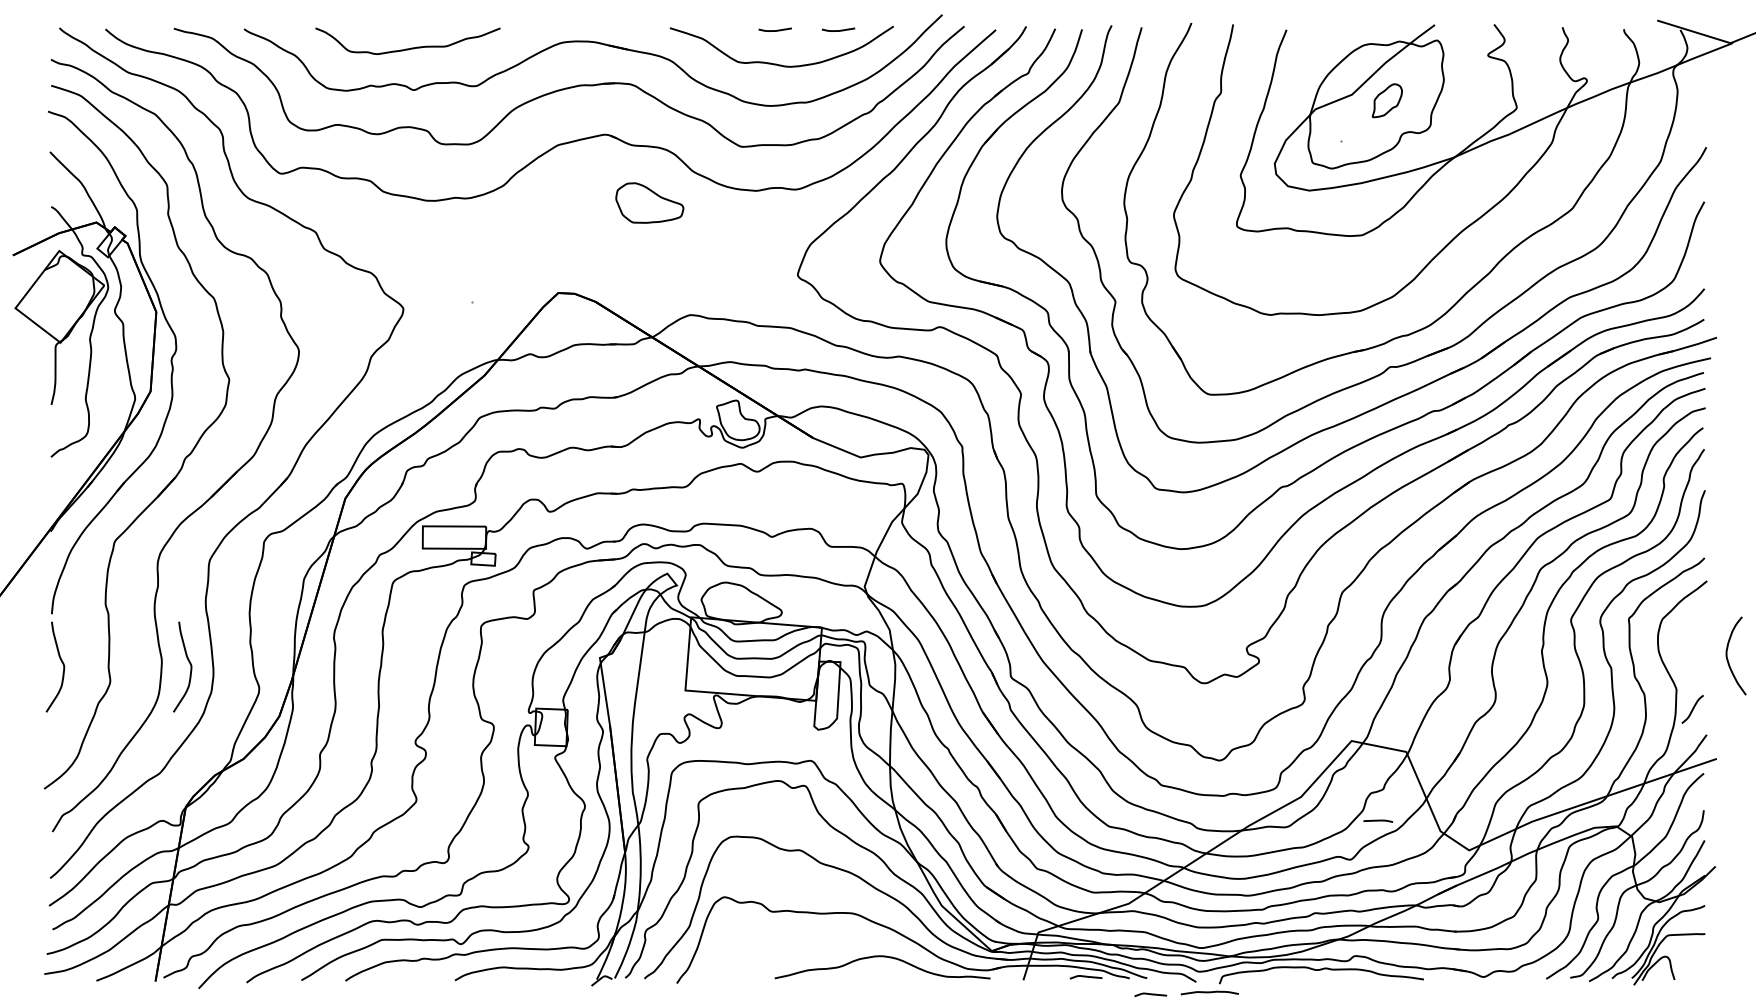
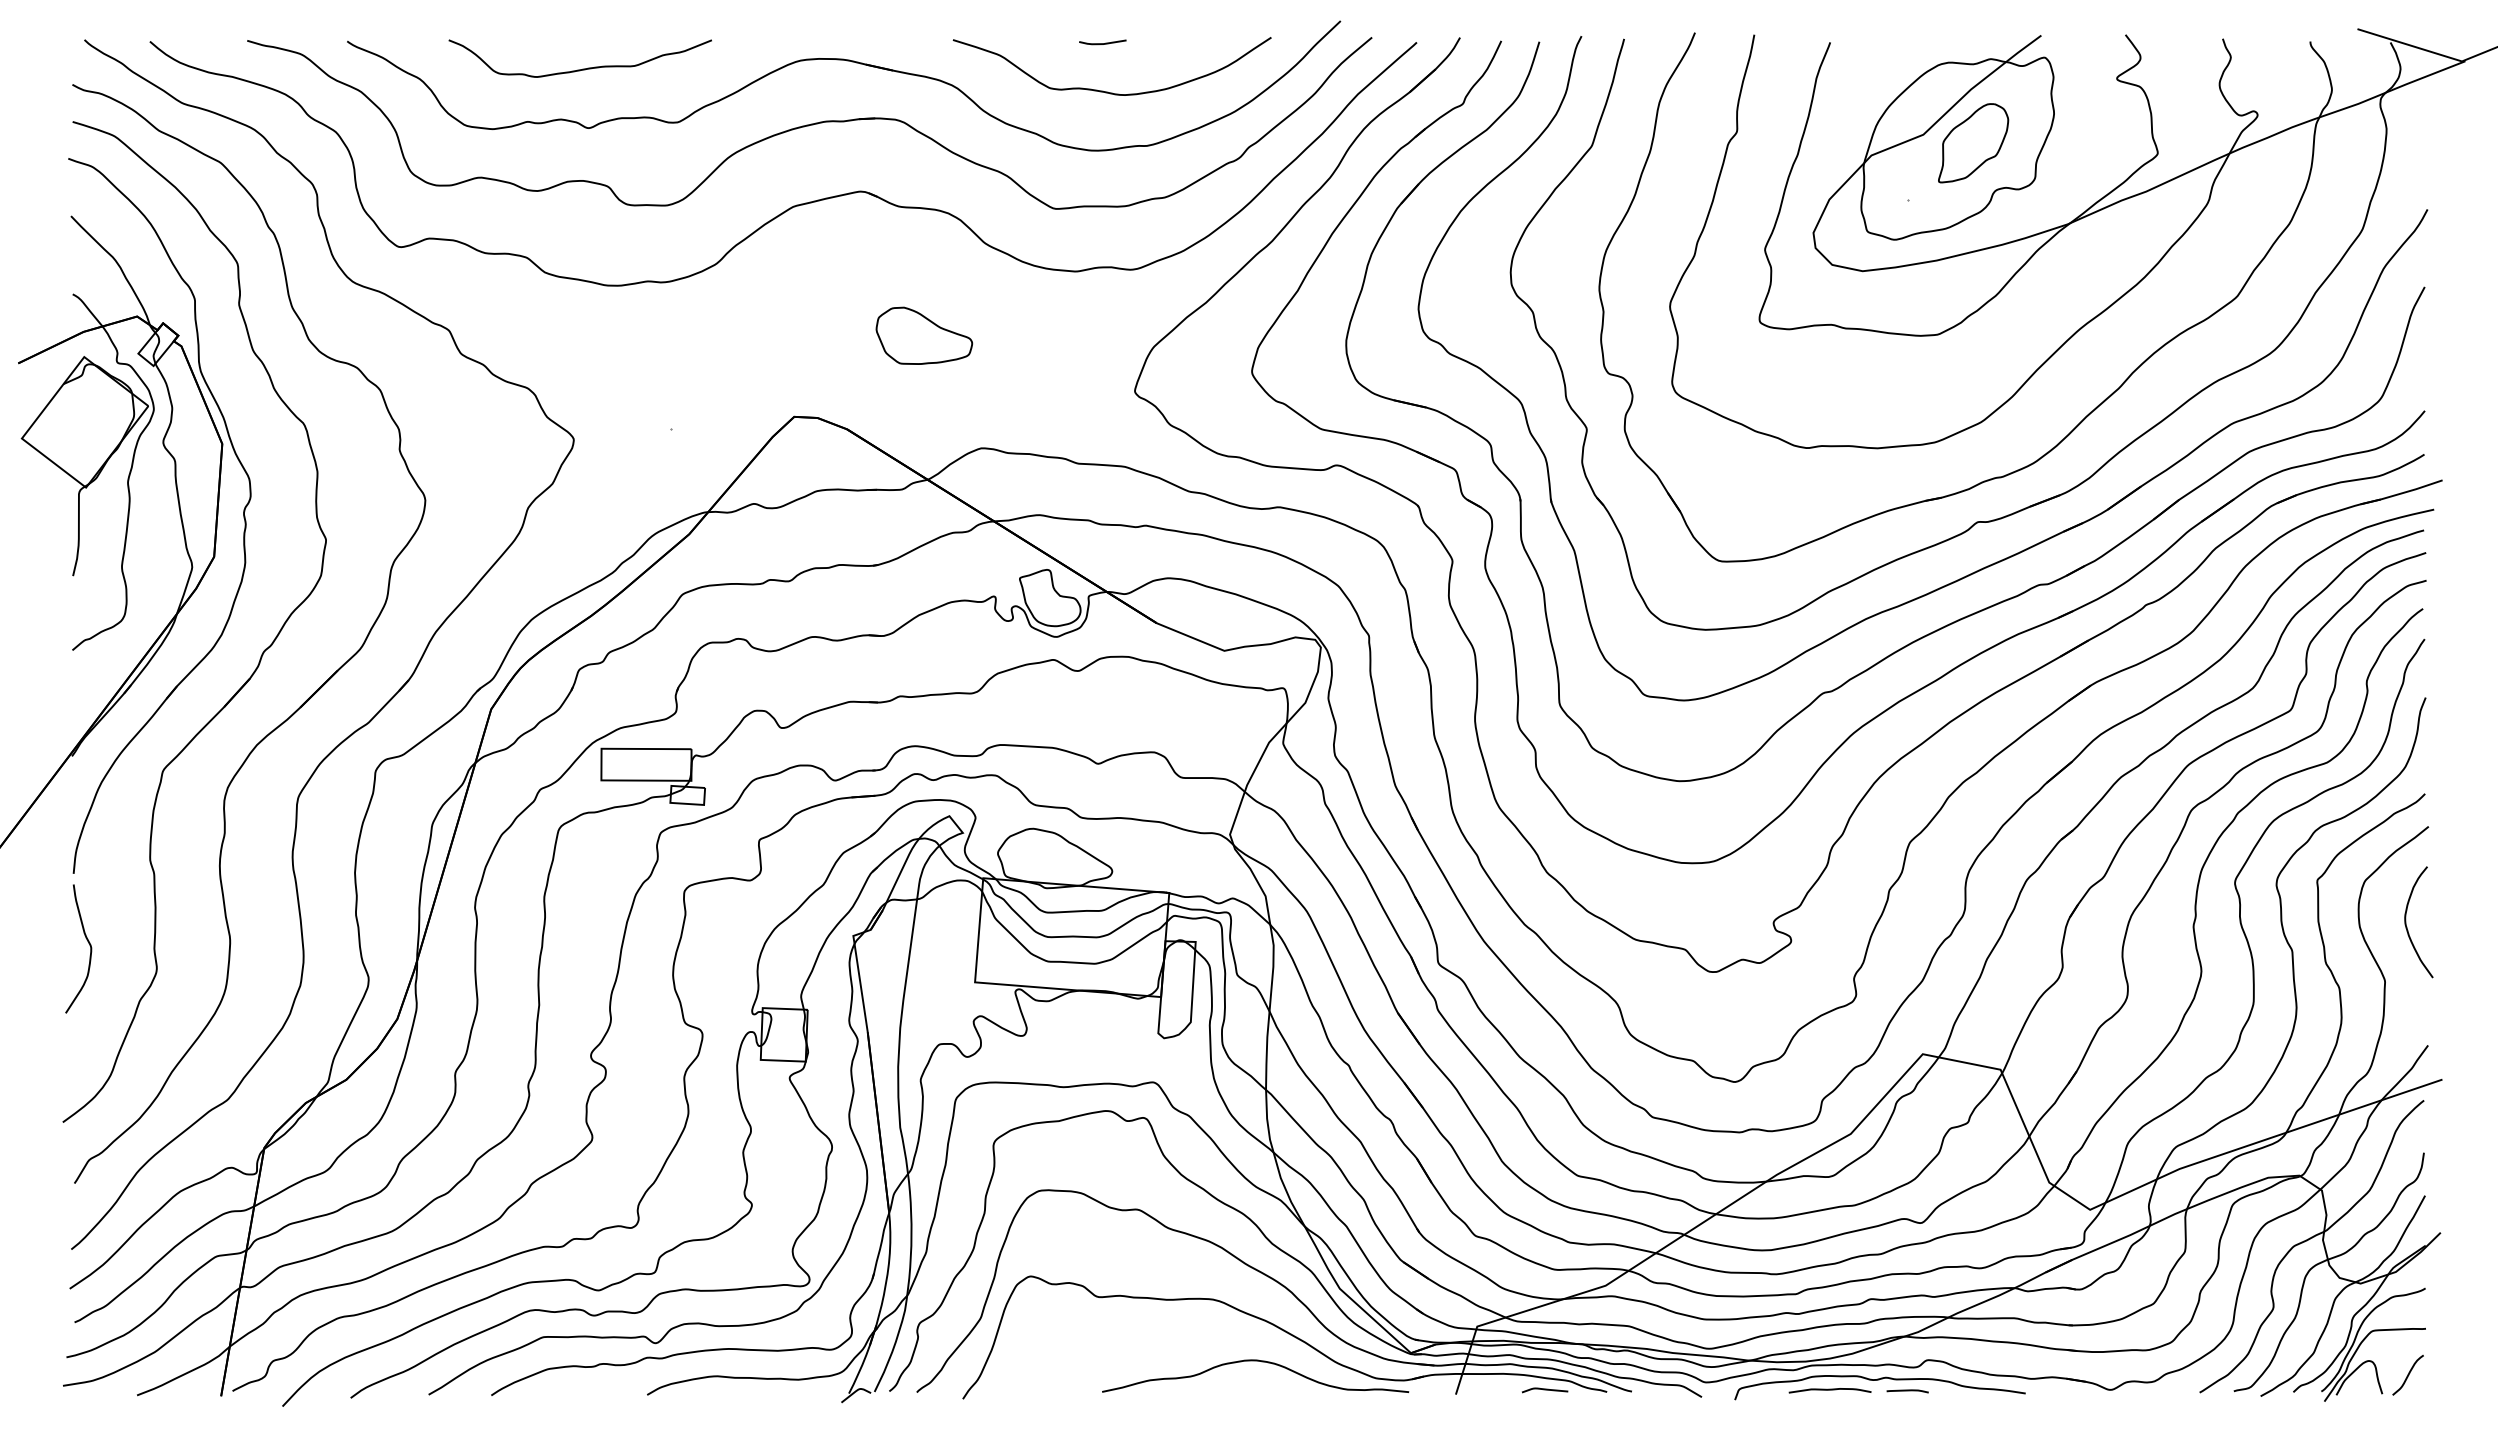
line: (838, 30) -> (1192, 43), removed
part: (1387, 100) -> (1973, 143), size x1.67
part: (649, 202) -> (924, 335), moved
curve: (1728, 658) -> (2407, 926), moved
curve: (189, 663) -> (269, 943), removed
curve: (1692, 709) -> (2407, 1375), moved
curve: (1378, 821) -> (1907, 1391), moved
curve: (1209, 992) -> (1829, 1390), moved
curve: (1151, 994) -> (1637, 1415), removed

